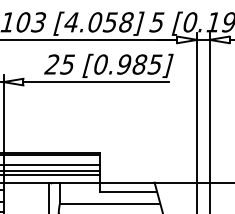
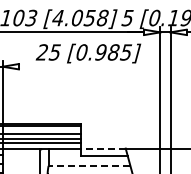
line: (95, 81) -> (77, 66), removed
line: (126, 182) -> (102, 148), solid -> dashed
line: (110, 203) -> (89, 165), solid -> dashed

